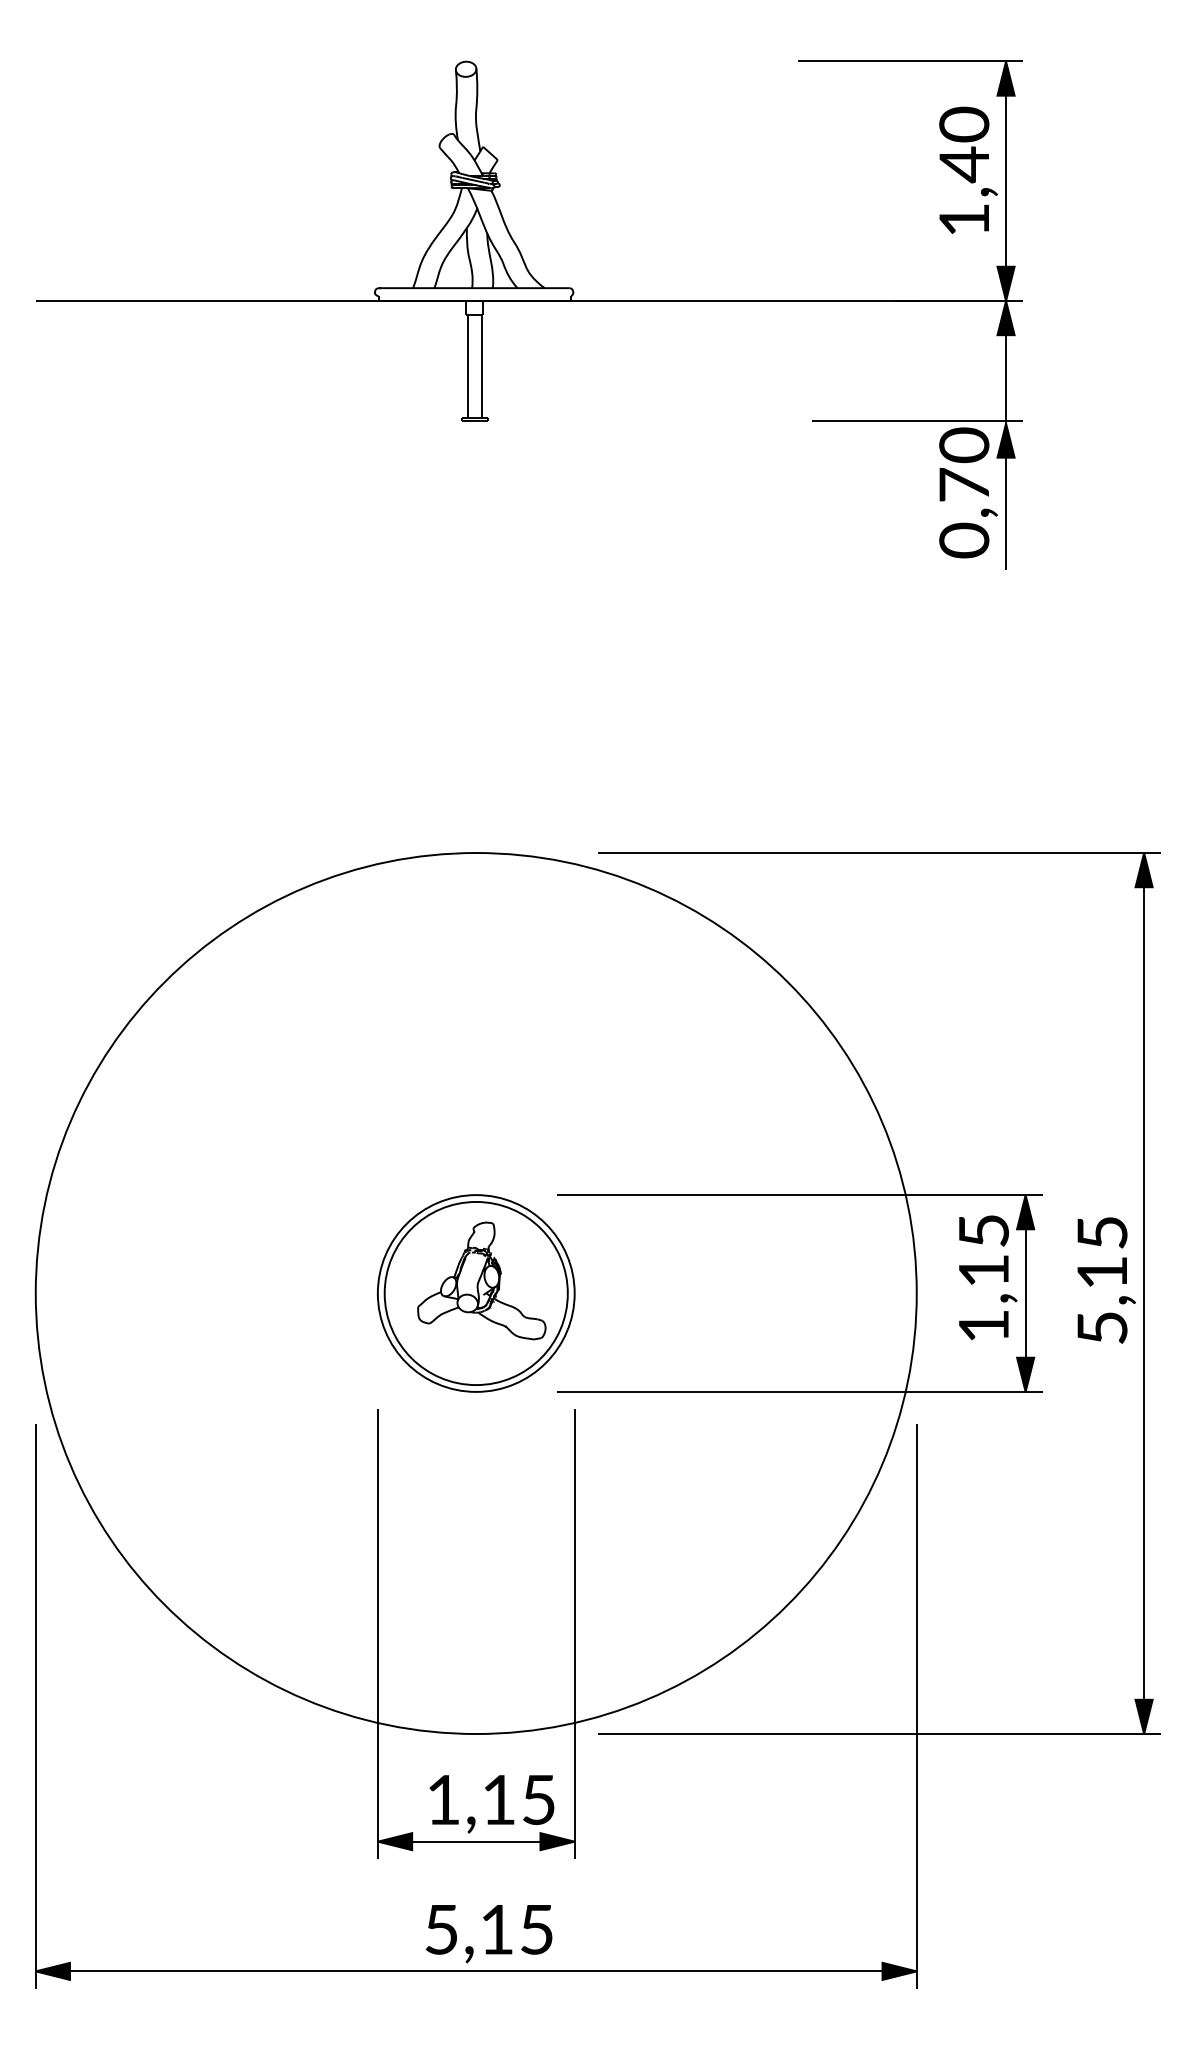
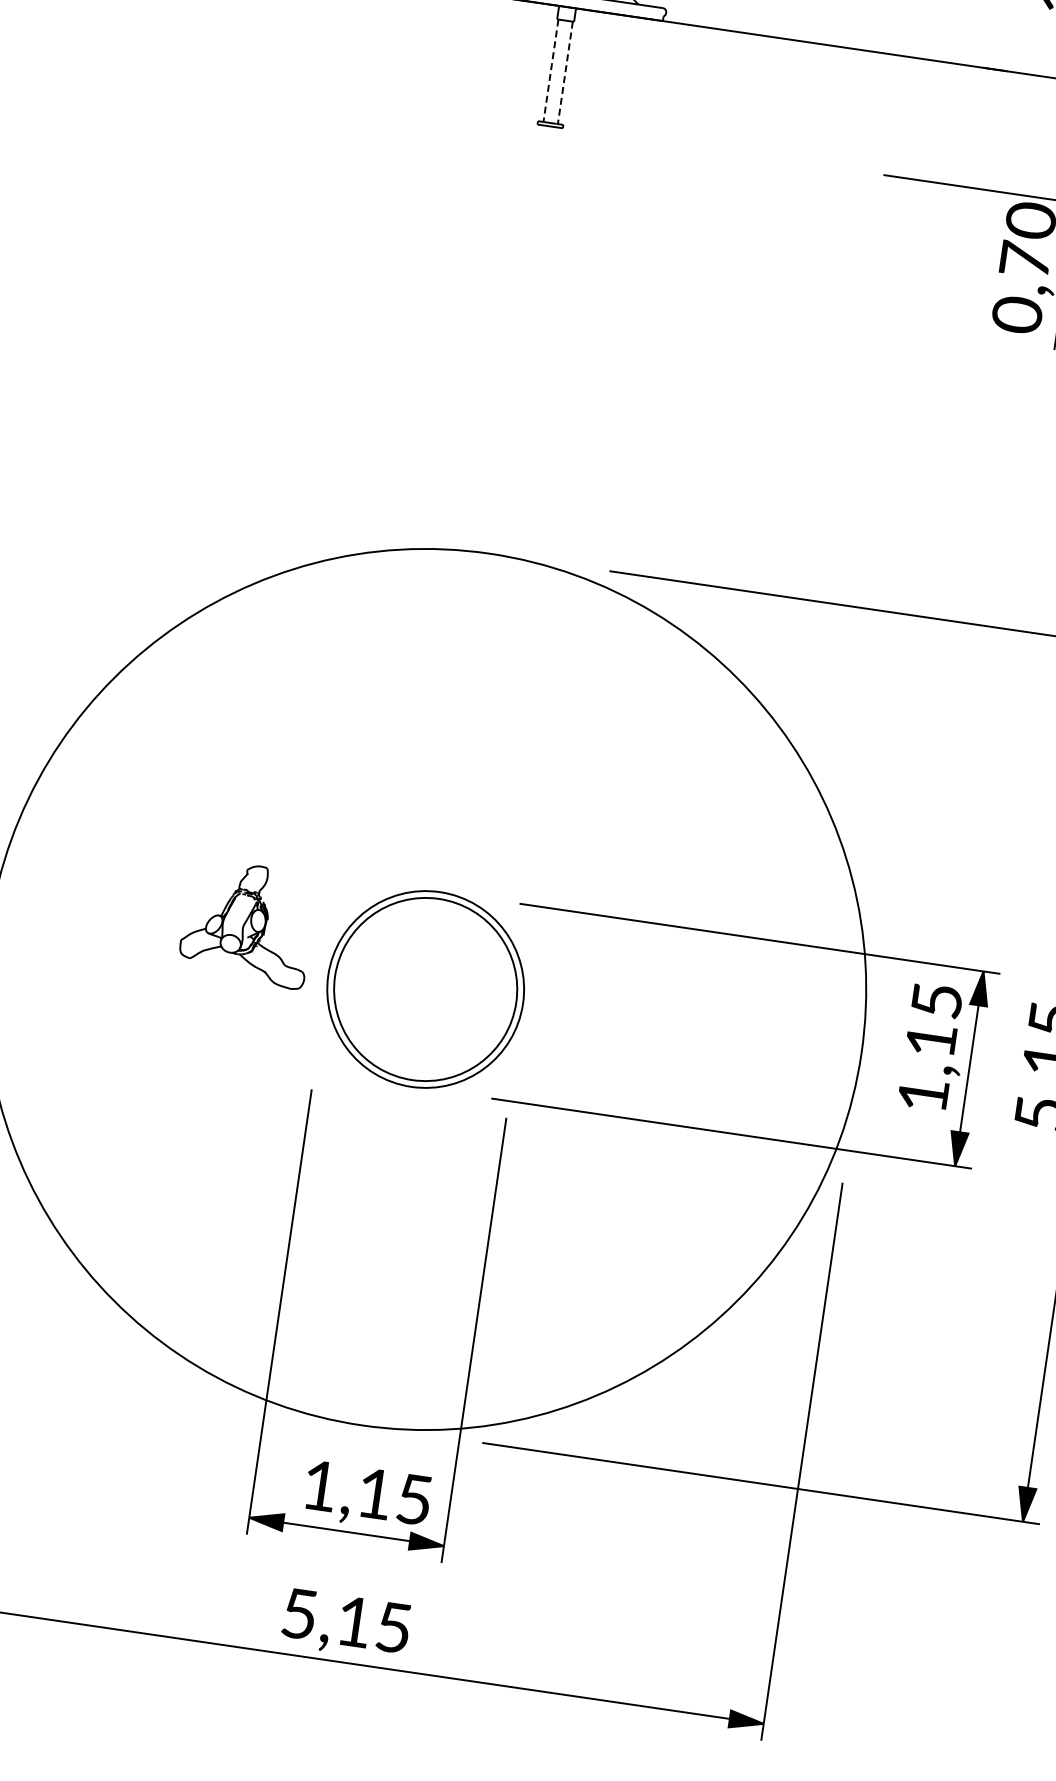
line: (467, 366) -> (550, 70), solid -> dashed
line: (482, 366) -> (565, 73), solid -> dashed
part: (481, 1280) -> (247, 923), moved

